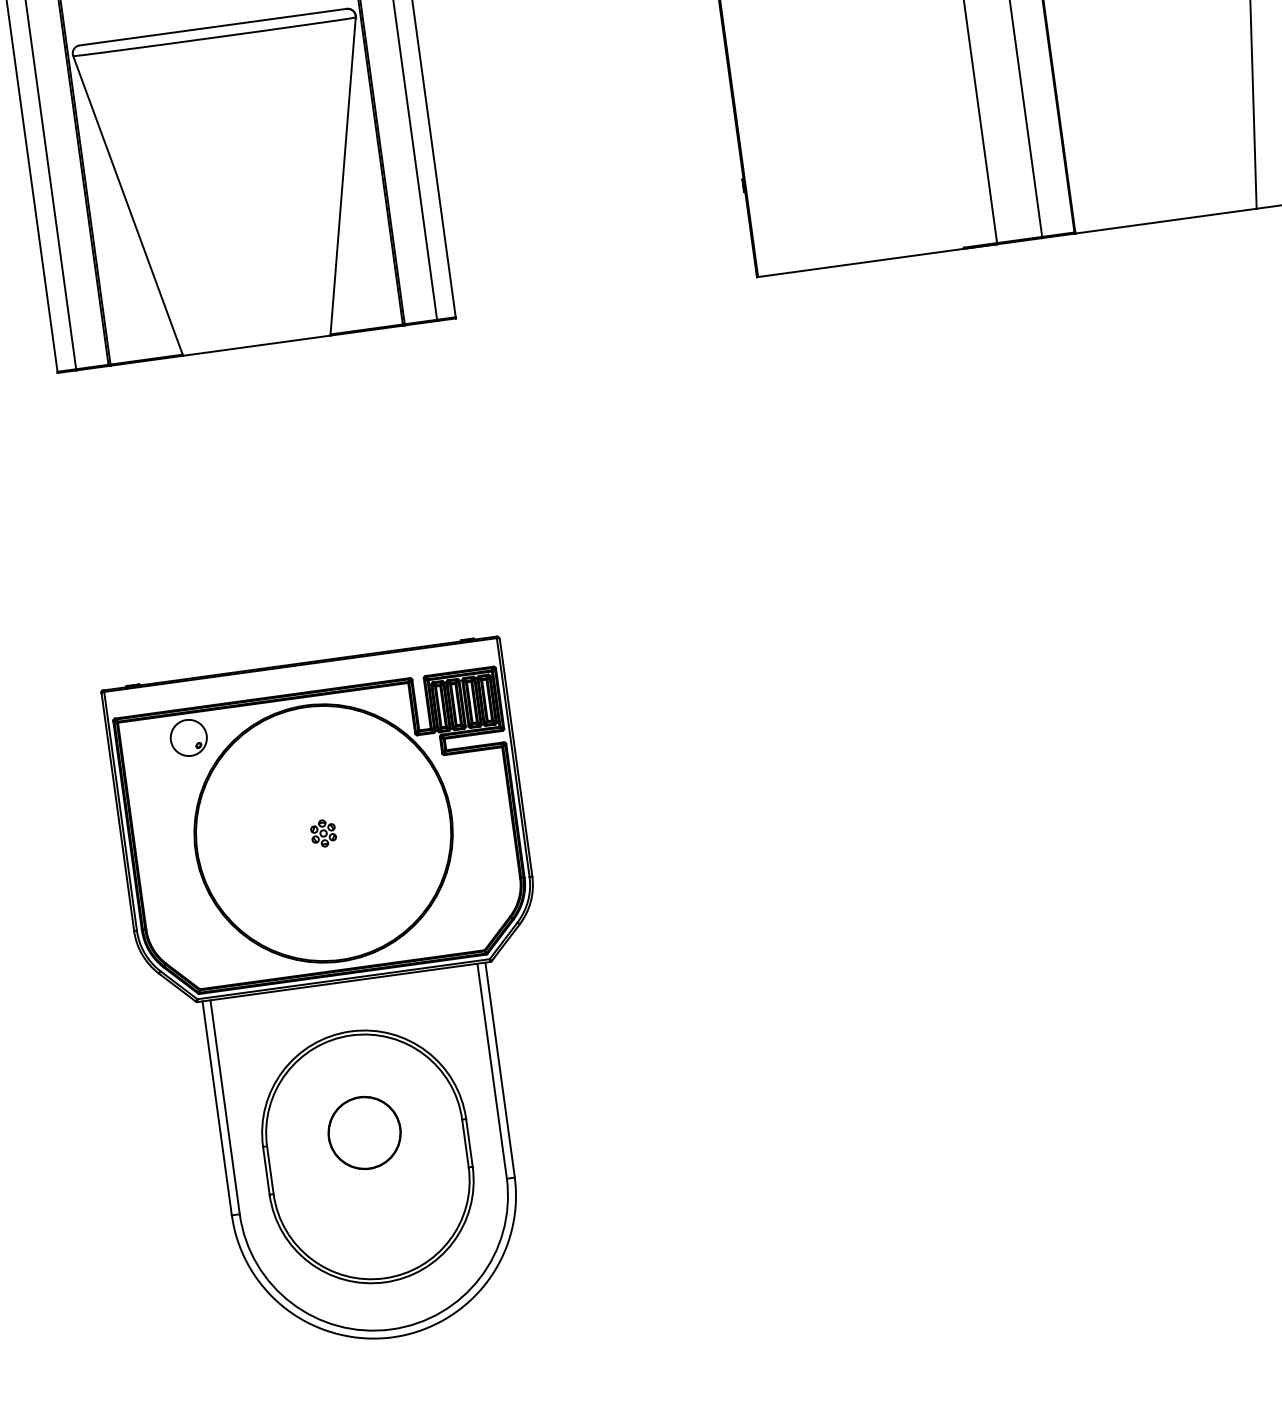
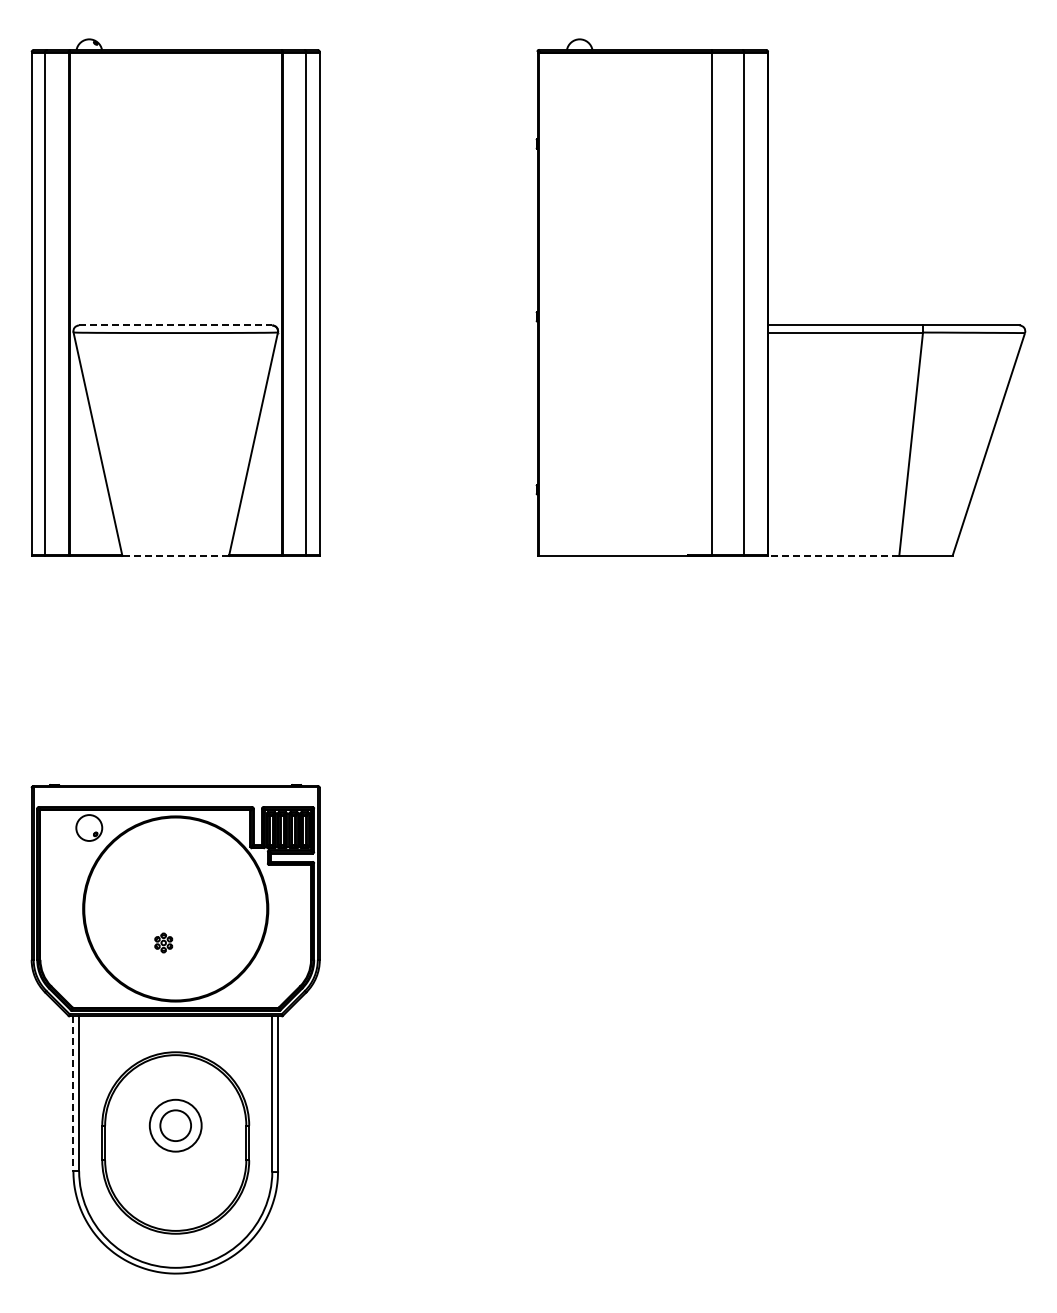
line: (212, 27) -> (175, 325), solid -> dashed
line: (1165, 221) -> (833, 556), solid -> dashed
line: (256, 346) -> (175, 556), solid -> dashed
part: (323, 832) -> (163, 942), moved
line: (217, 1109) -> (73, 1094), solid -> dashed
circle: (364, 1132) -> (175, 1125), size x0.6

